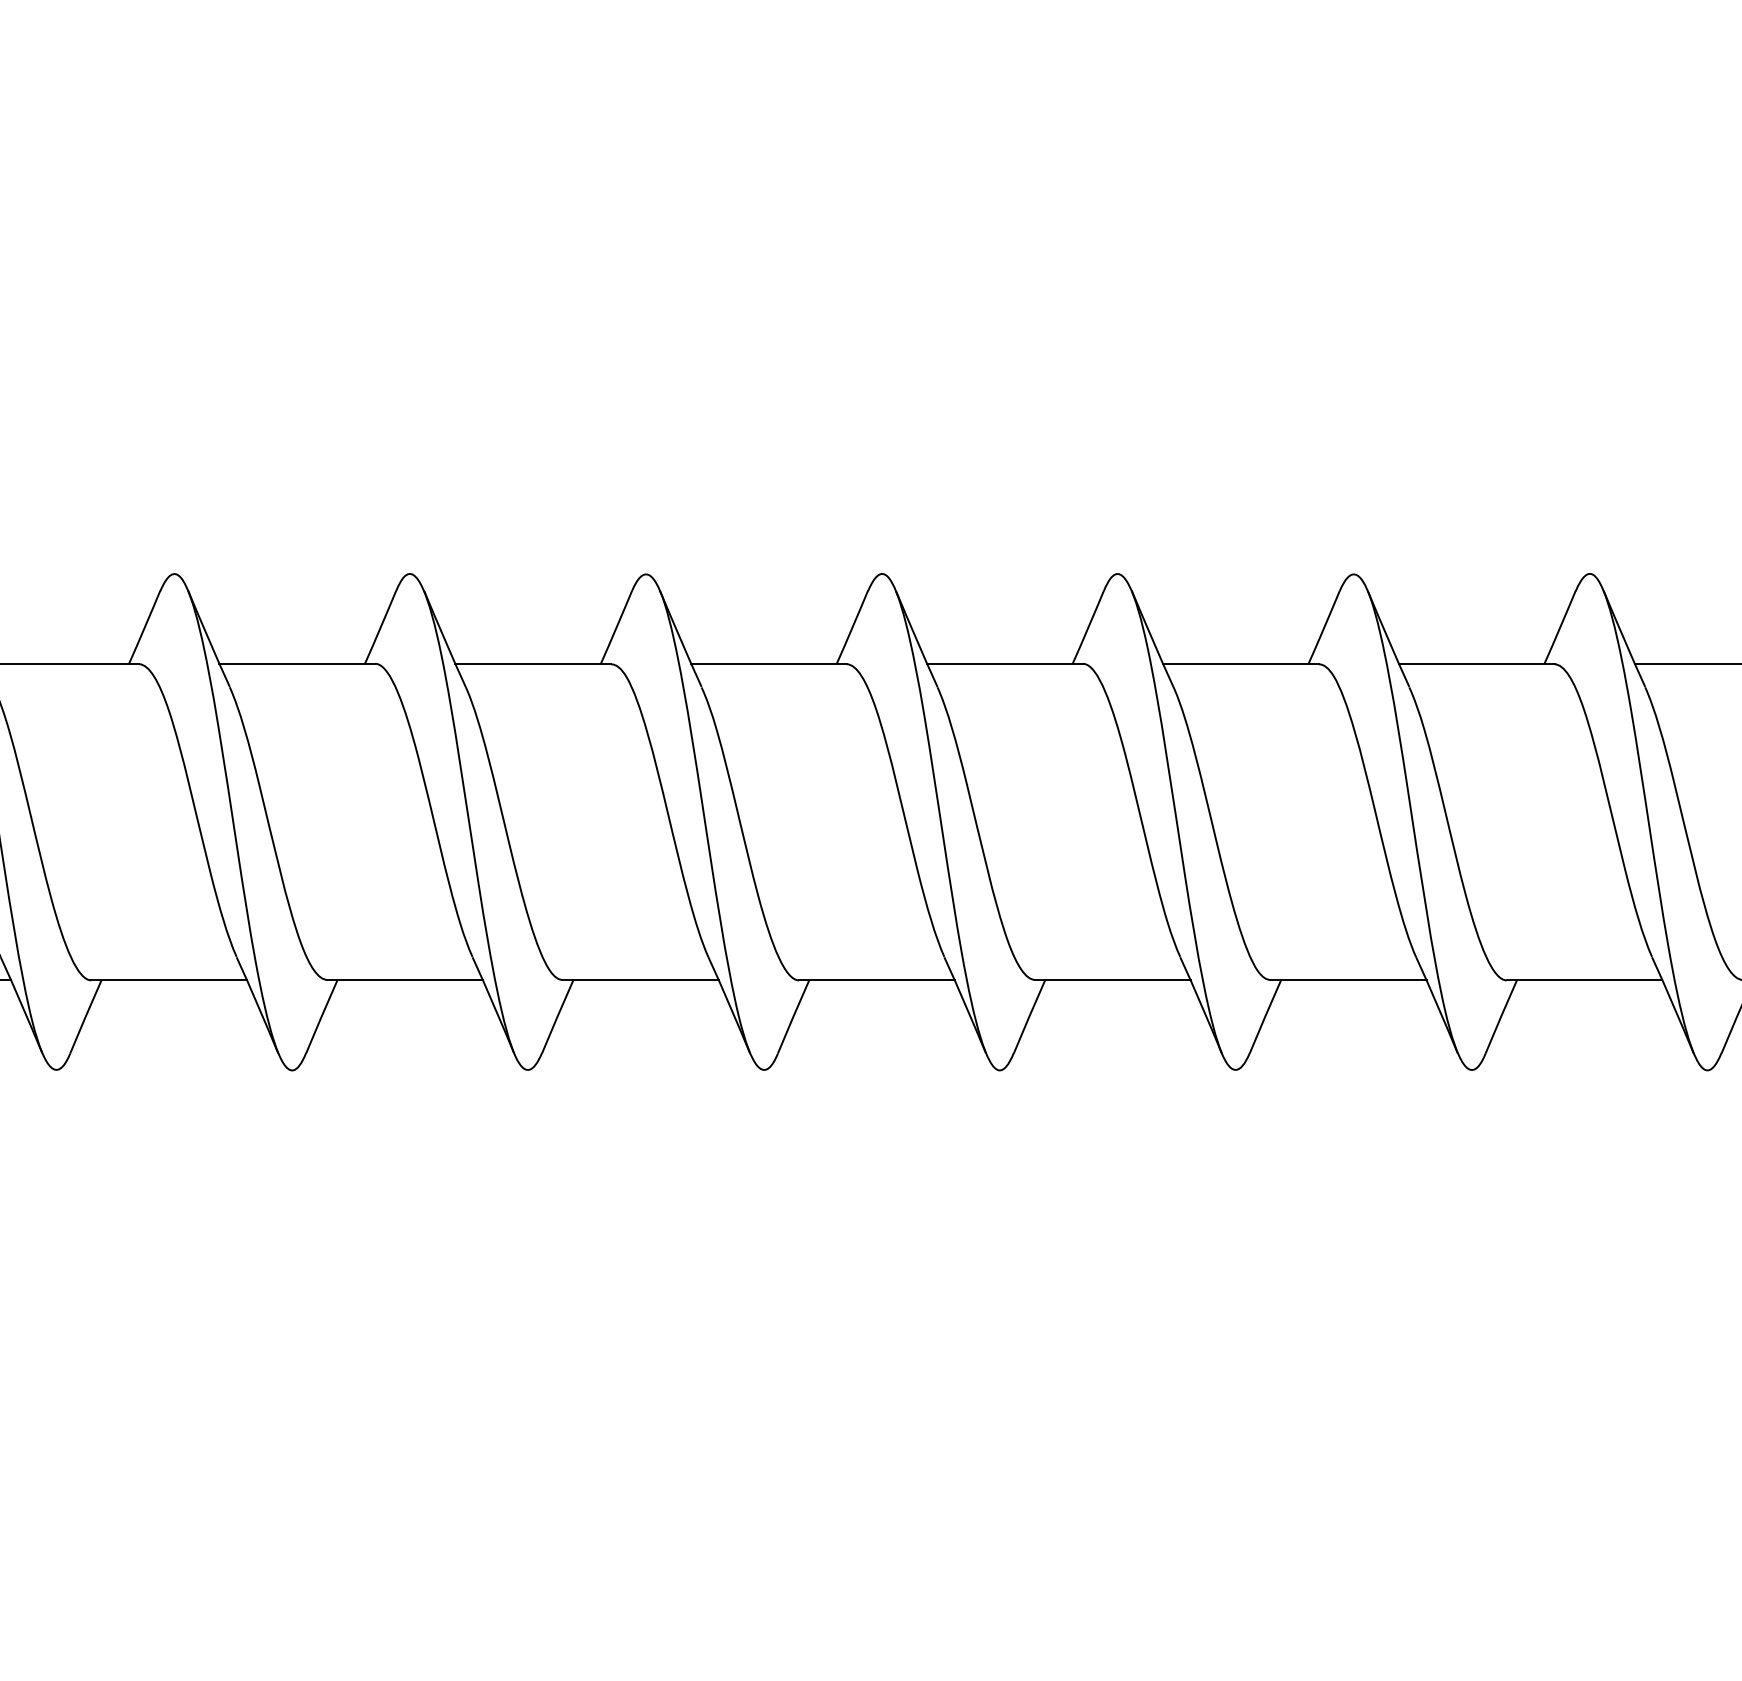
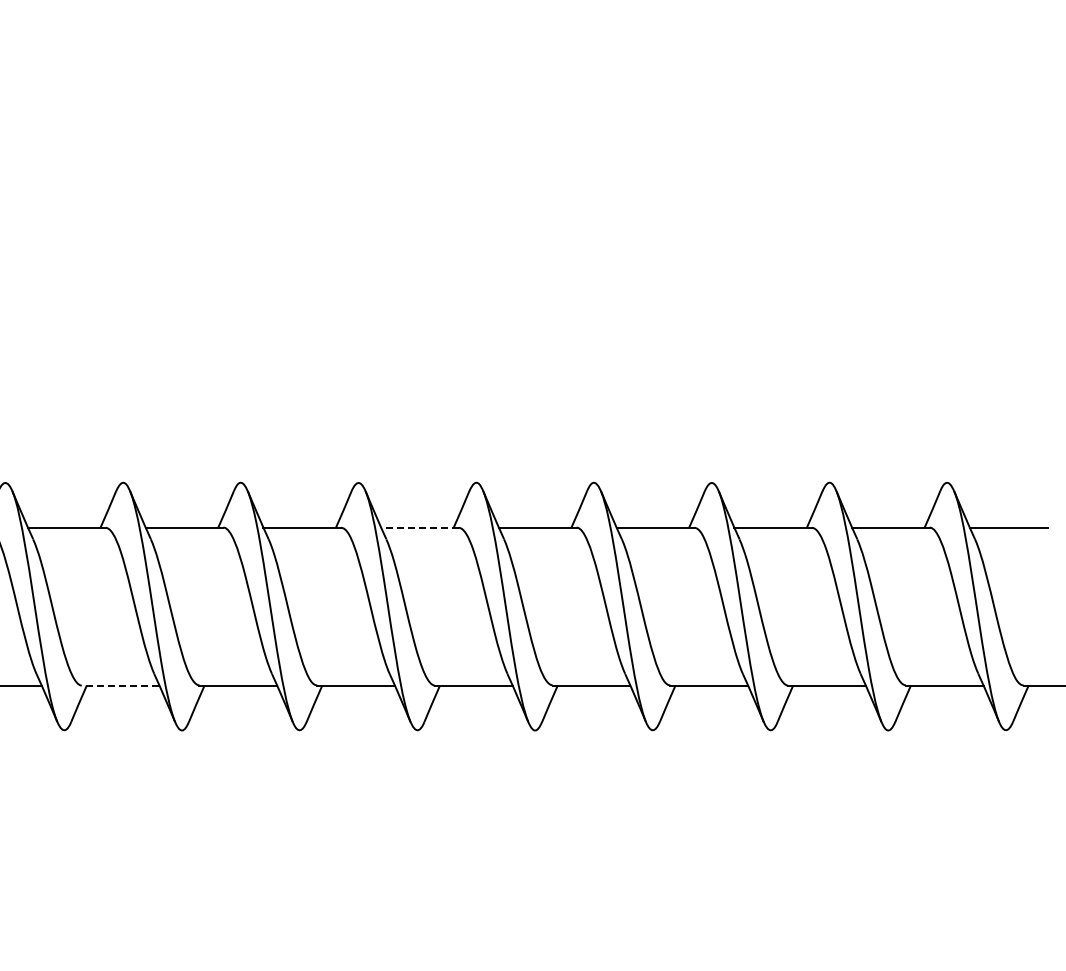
line: (770, 663) -> (420, 527), solid -> dashed
line: (168, 980) -> (120, 685), solid -> dashed

